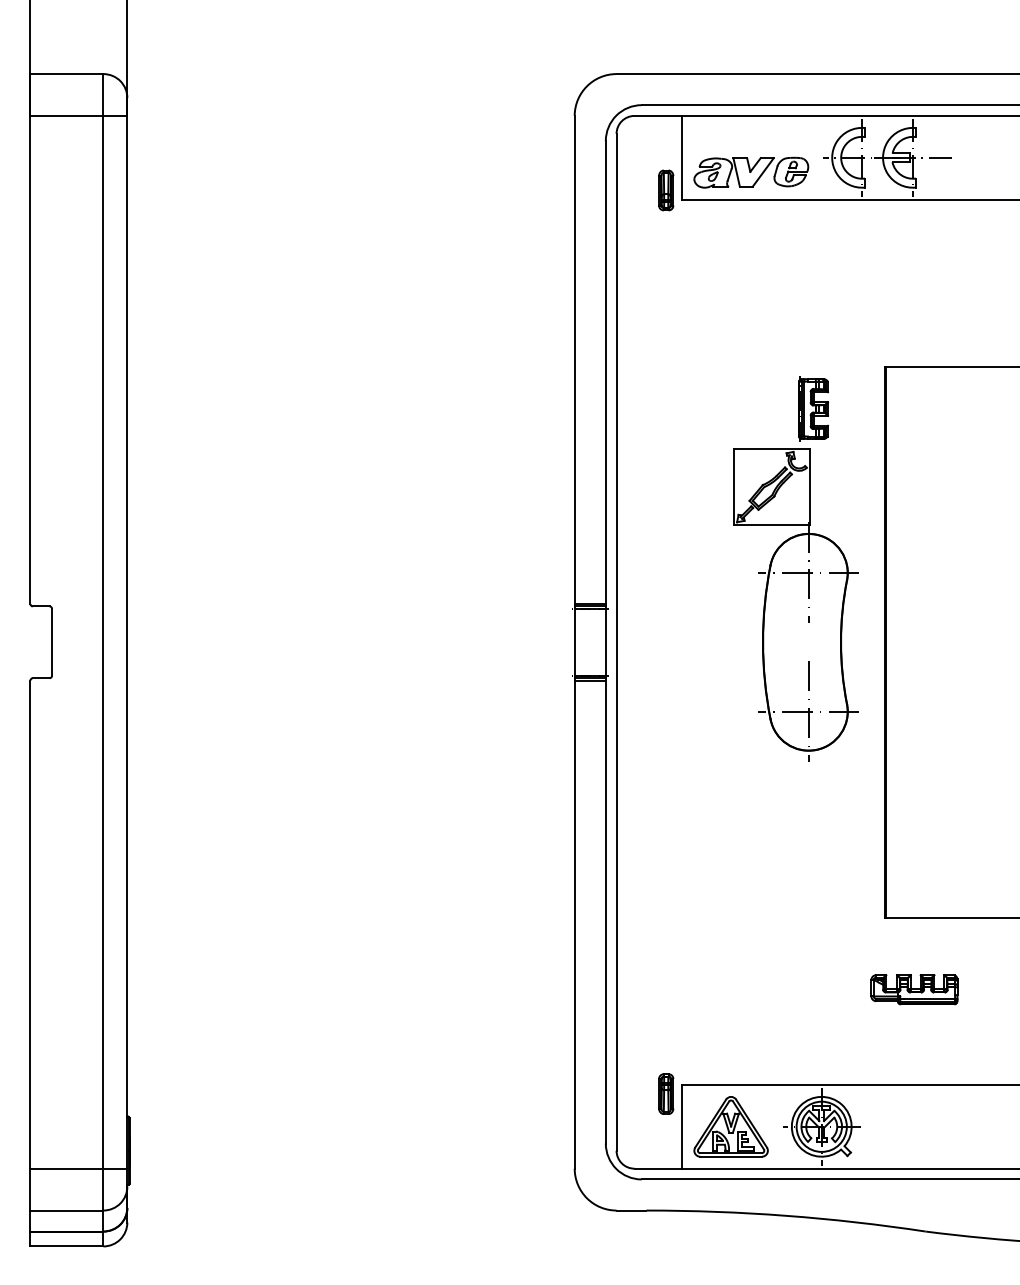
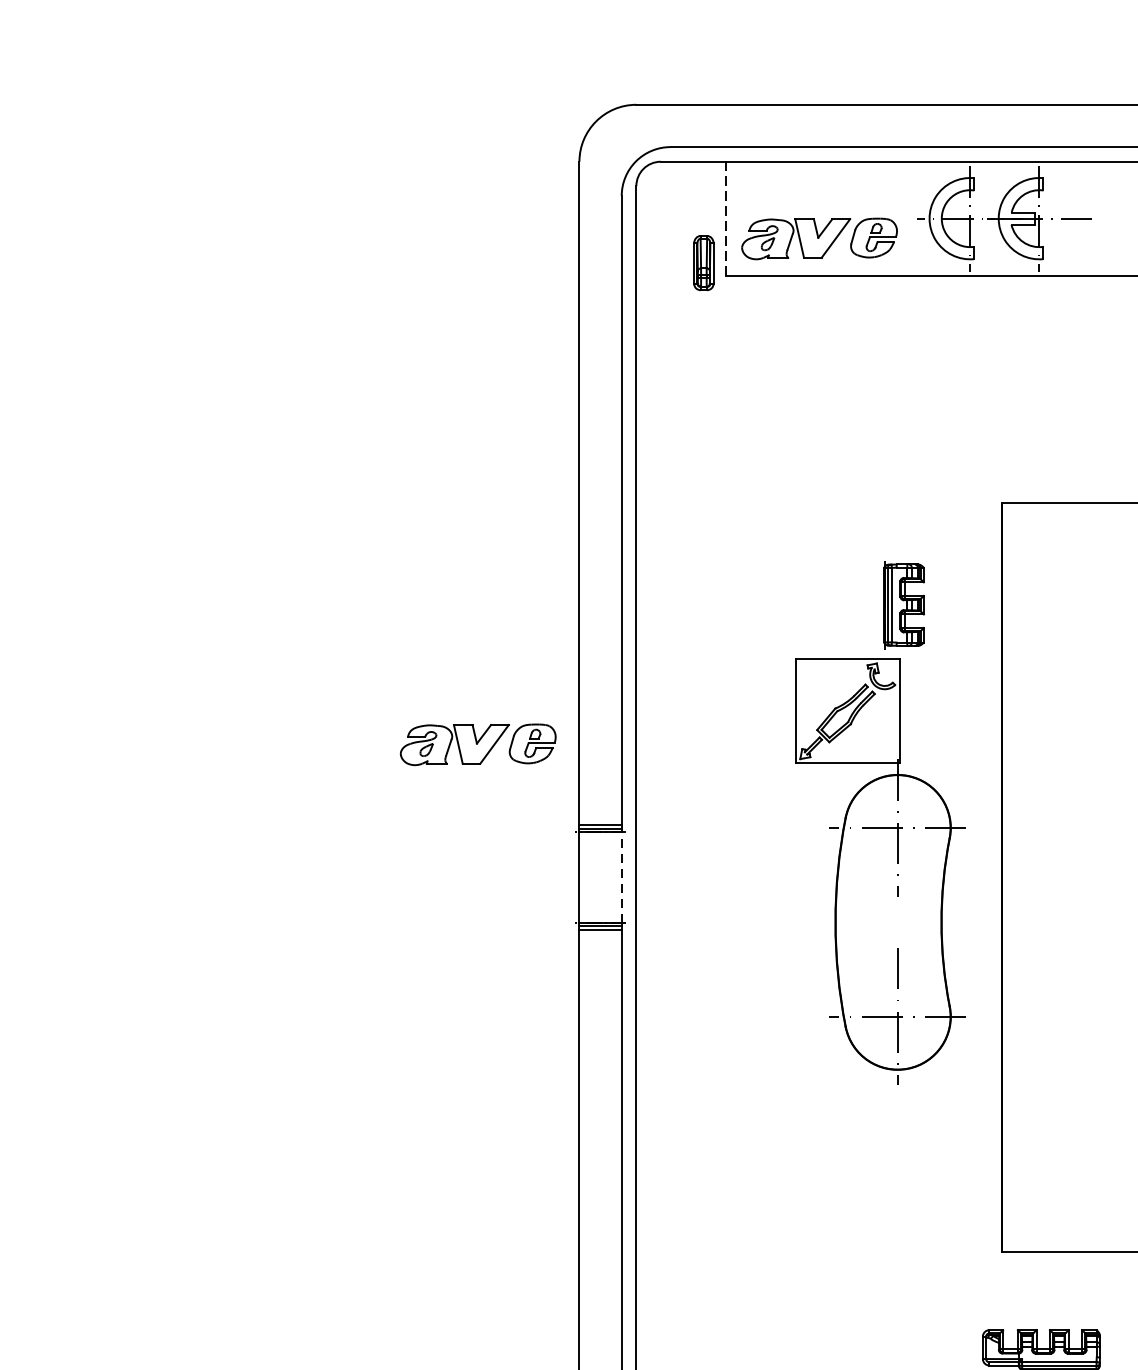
line: (682, 157) -> (726, 218), solid -> dashed
part: (500, 544) -> (478, 744), added
part: (795, 568) -> (879, 821), moved
line: (605, 641) -> (621, 876), solid -> dashed

